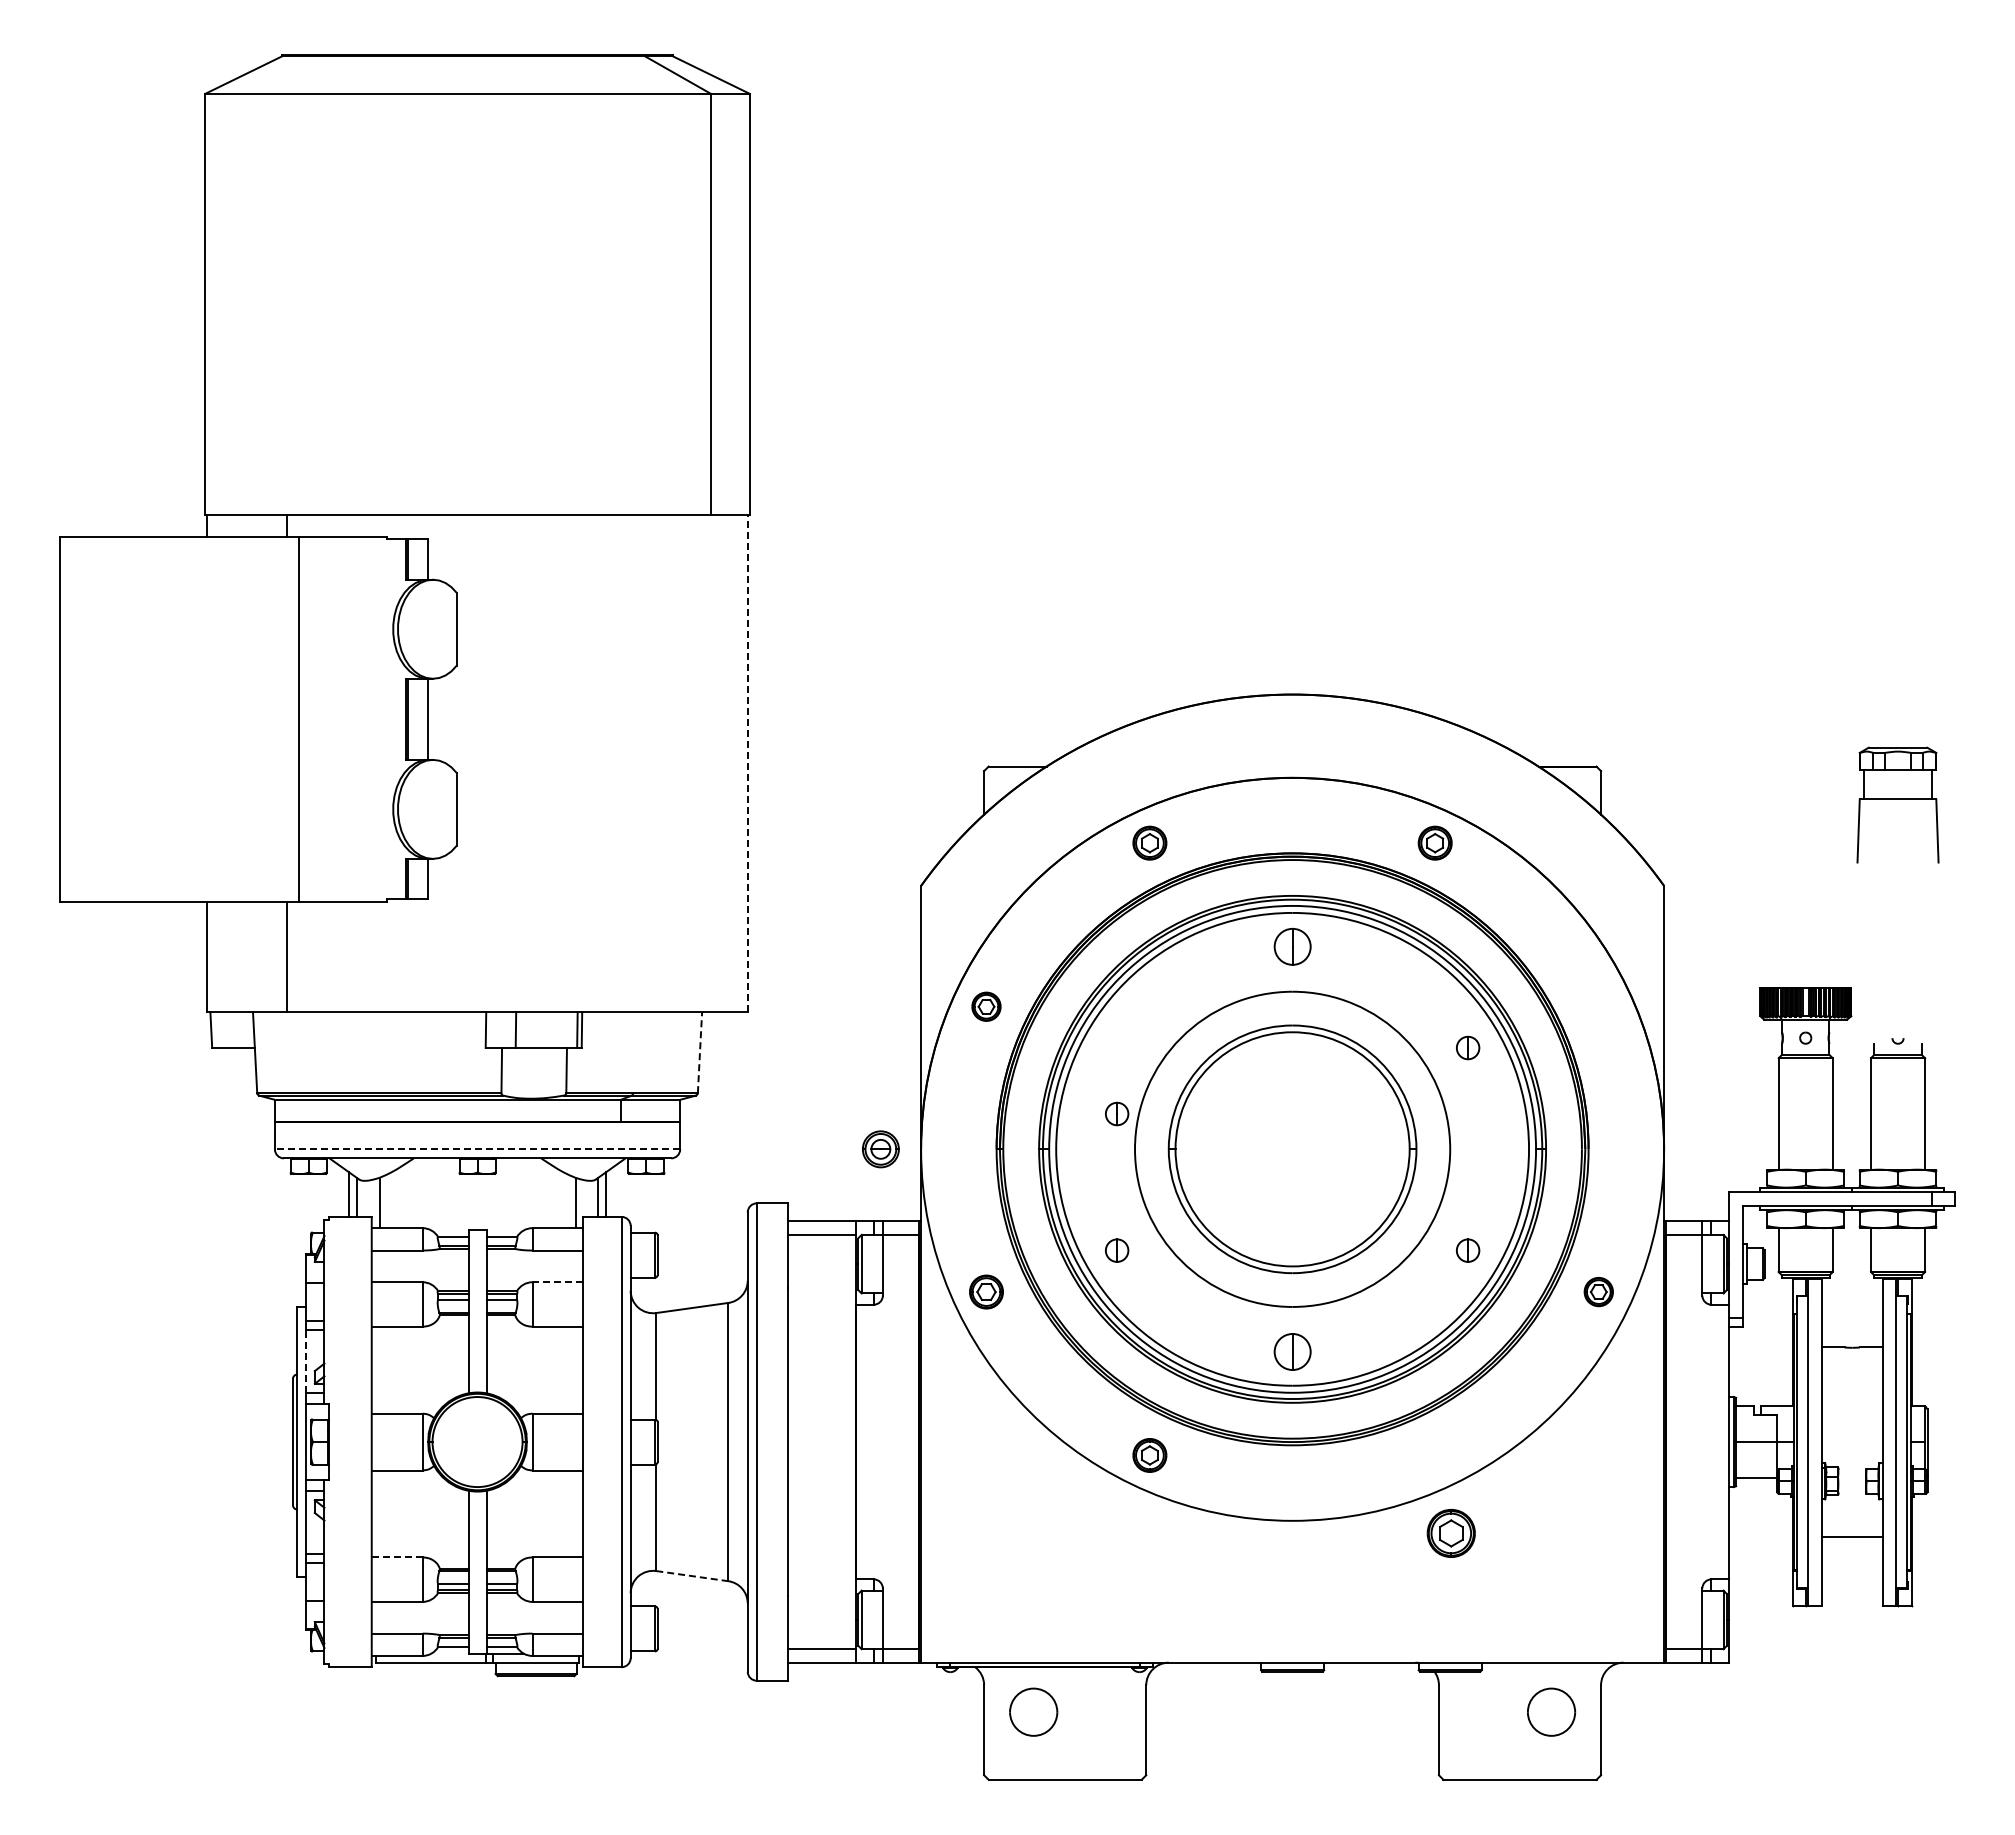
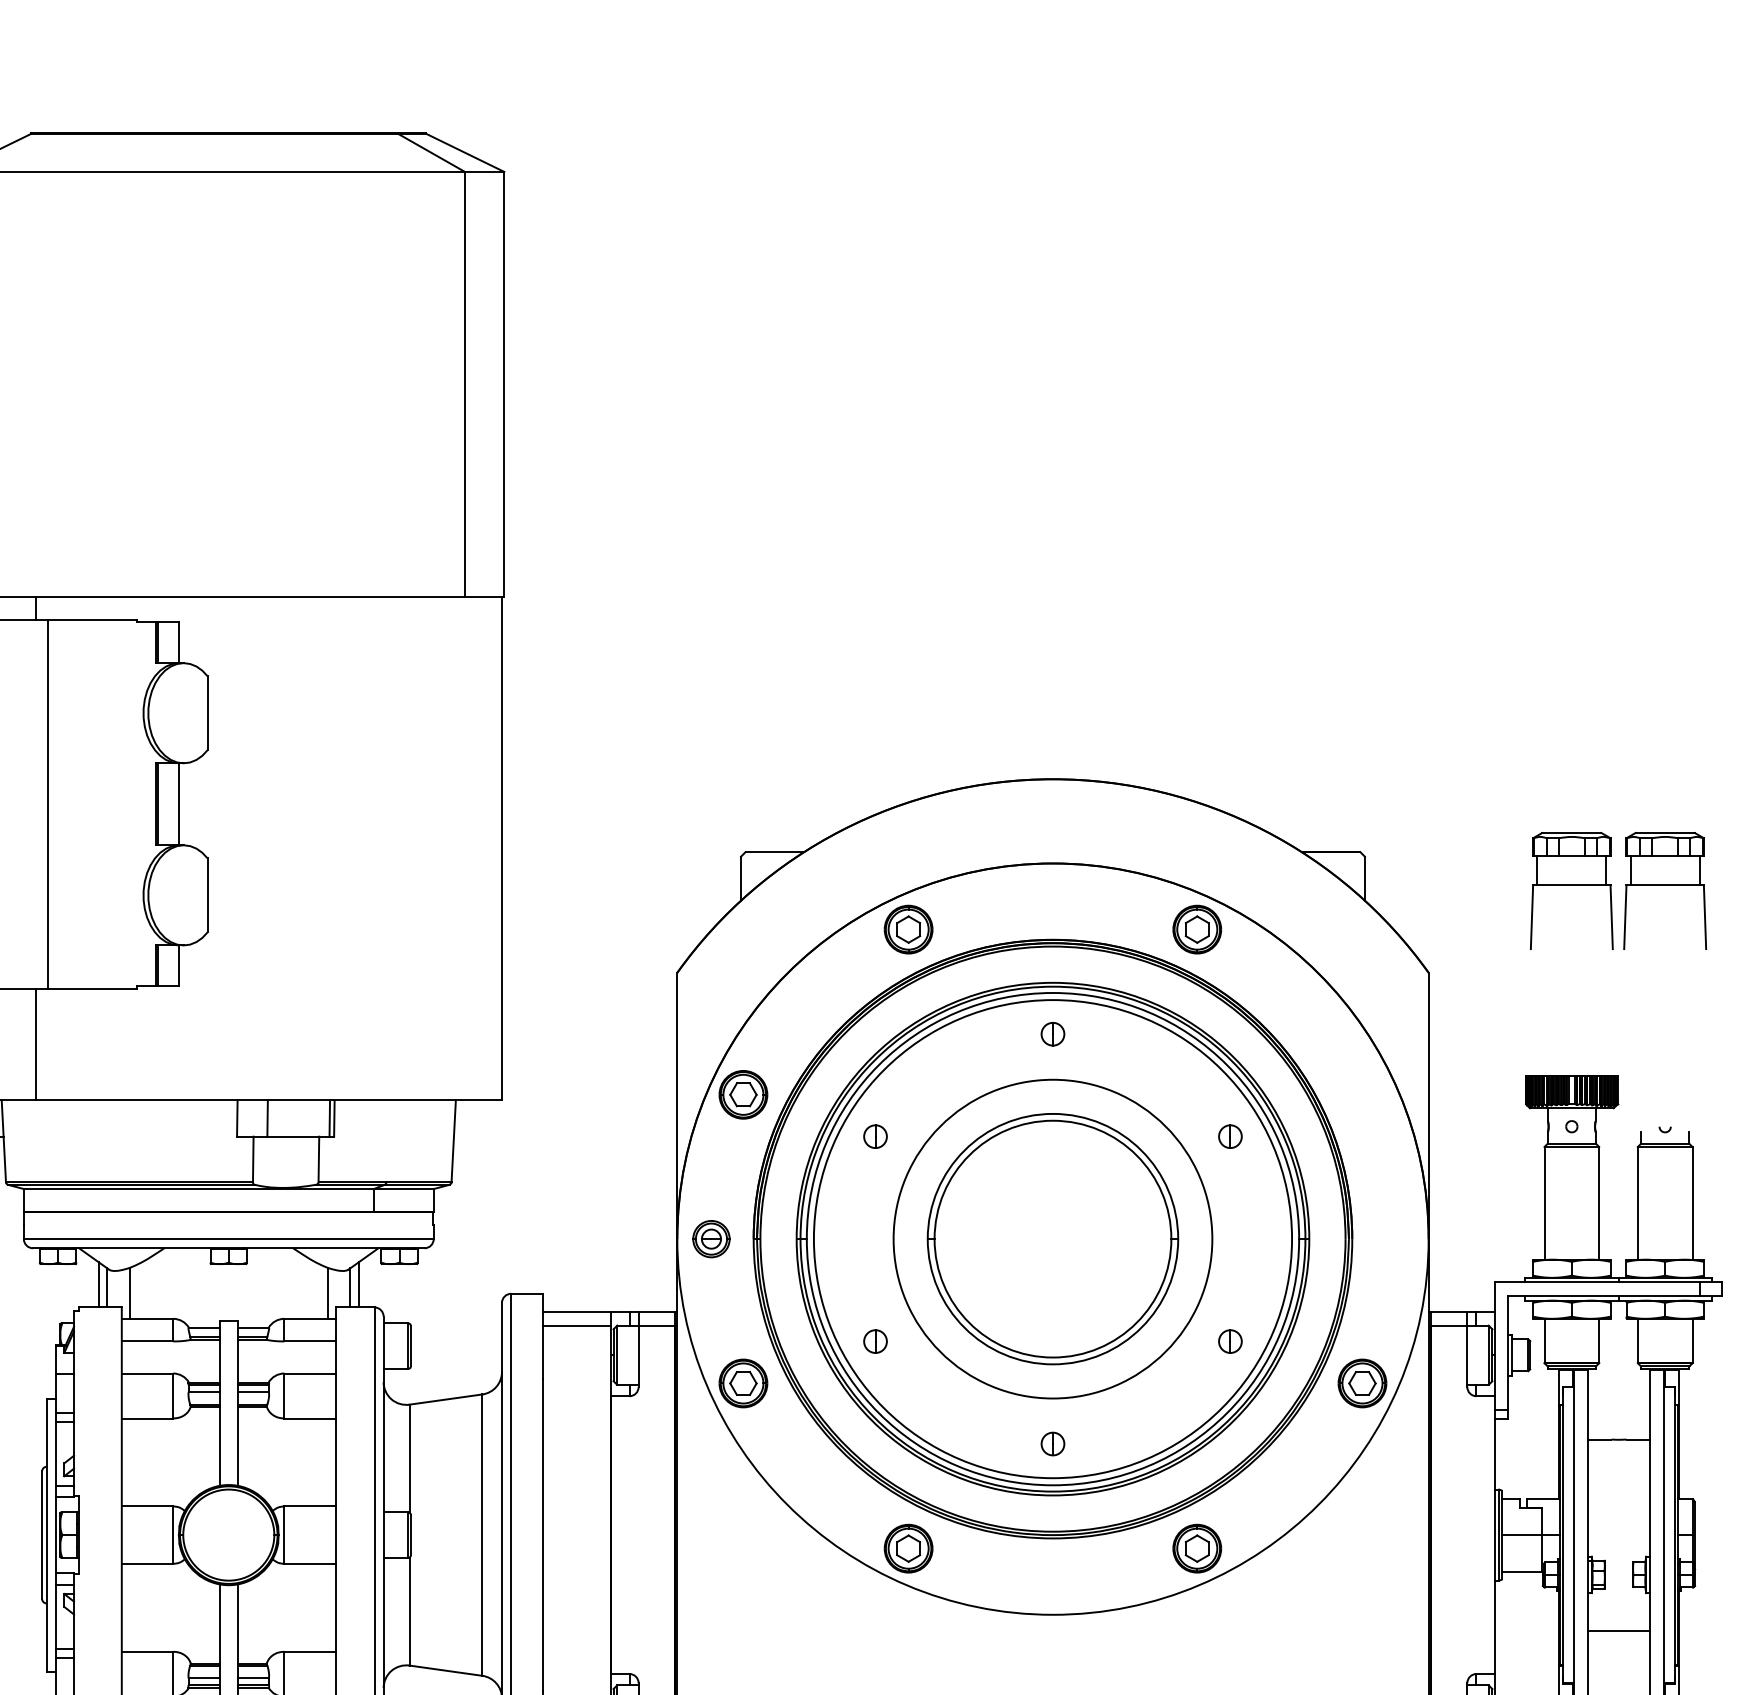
line: (747, 763) -> (501, 848), dashed -> solid
part: (1805, 804) -> (1571, 890), added
part: (1149, 842) -> (908, 928), size x1.43
part: (1434, 842) -> (1196, 928), size x1.43
part: (1292, 946) -> (1052, 1034), size x0.62
part: (986, 1006) -> (743, 1094), size x1.67
line: (699, 1052) -> (453, 1141), dashed -> solid
part: (1117, 1113) -> (875, 1136), moved
line: (477, 1149) -> (228, 1239), dashed -> solid
part: (880, 1149) -> (711, 1239), moved
line: (557, 1282) -> (309, 1373), dashed -> solid
part: (986, 1291) -> (743, 1382), size x1.43
part: (1598, 1291) -> (1362, 1382), size x1.67
part: (1292, 1351) -> (1052, 1443), size x0.62
line: (306, 1361) -> (55, 1453), dashed -> solid
part: (1149, 1455) -> (908, 1548), size x1.43
part: (1450, 1533) -> (1196, 1548), moved
line: (396, 1557) -> (146, 1651), dashed -> solid
line: (692, 1576) -> (446, 1671), dashed -> solid

